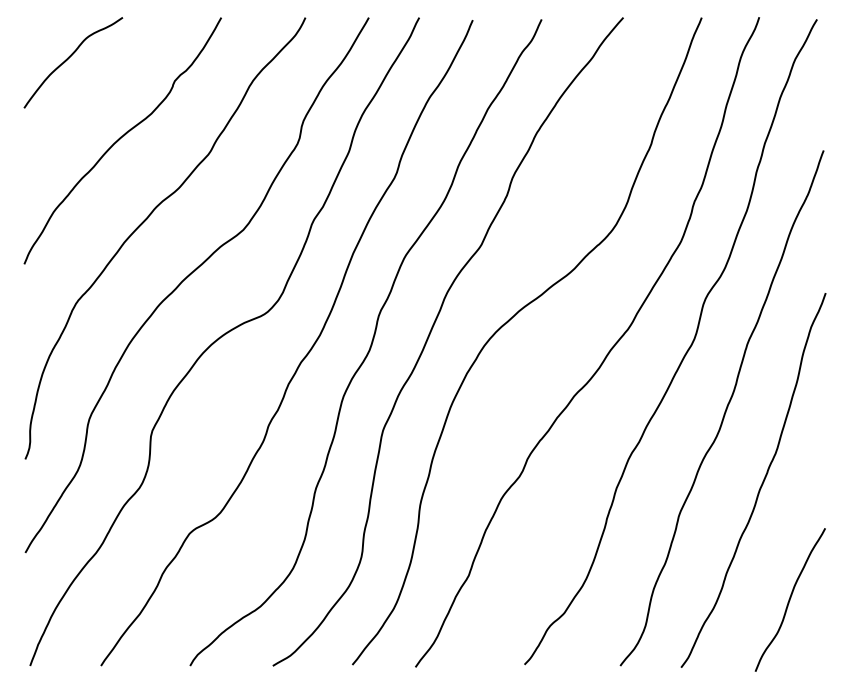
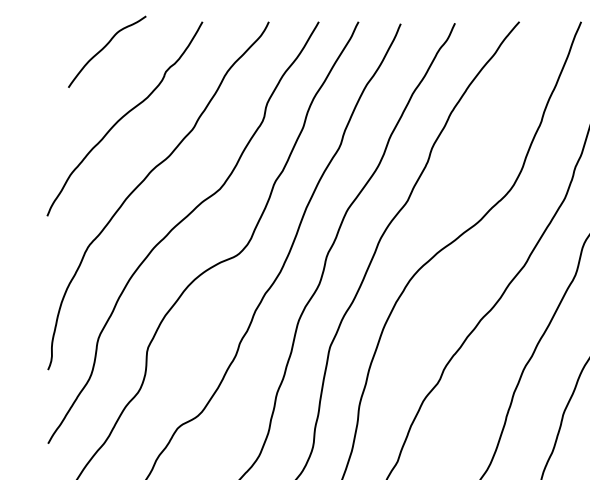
curve: (69, 58) -> (104, 48), moved

